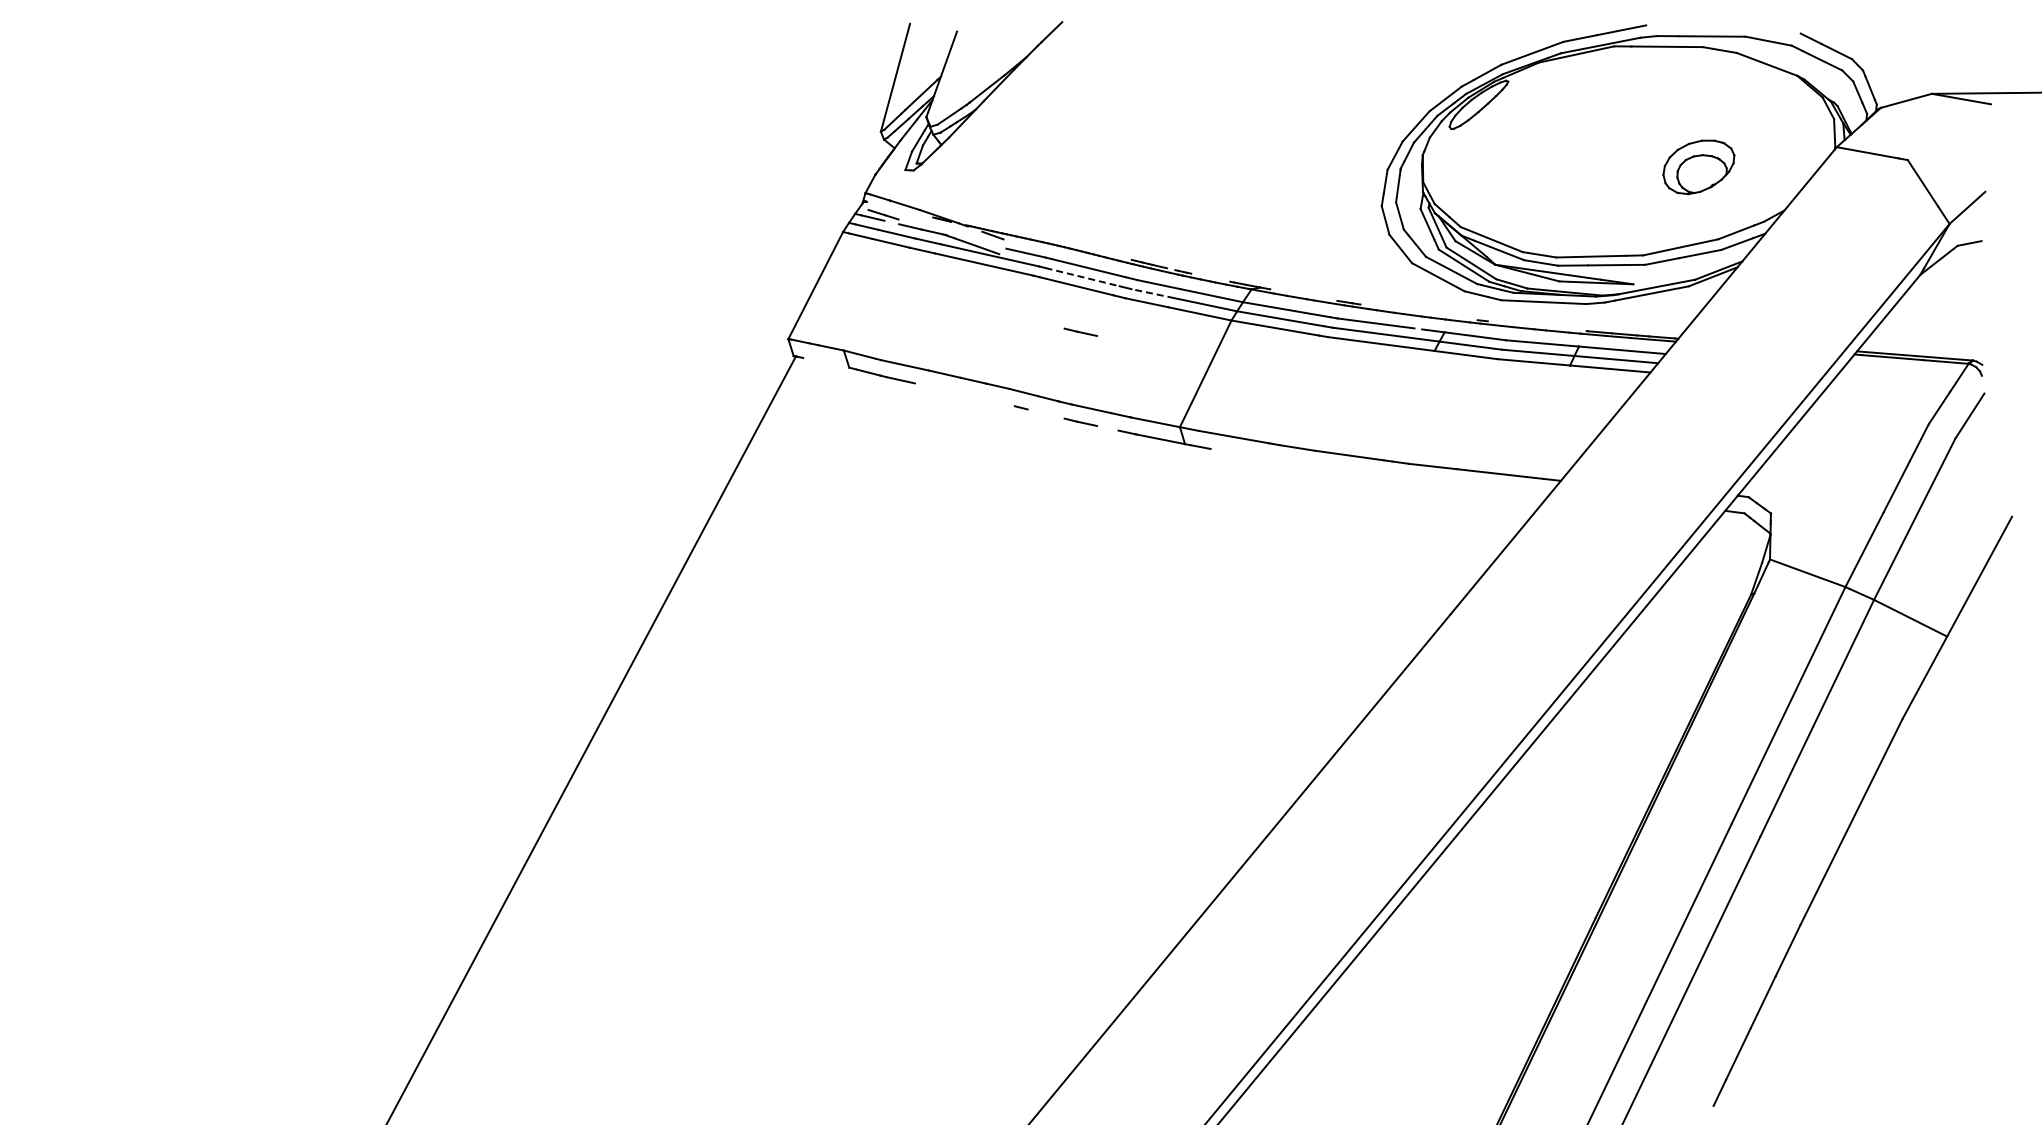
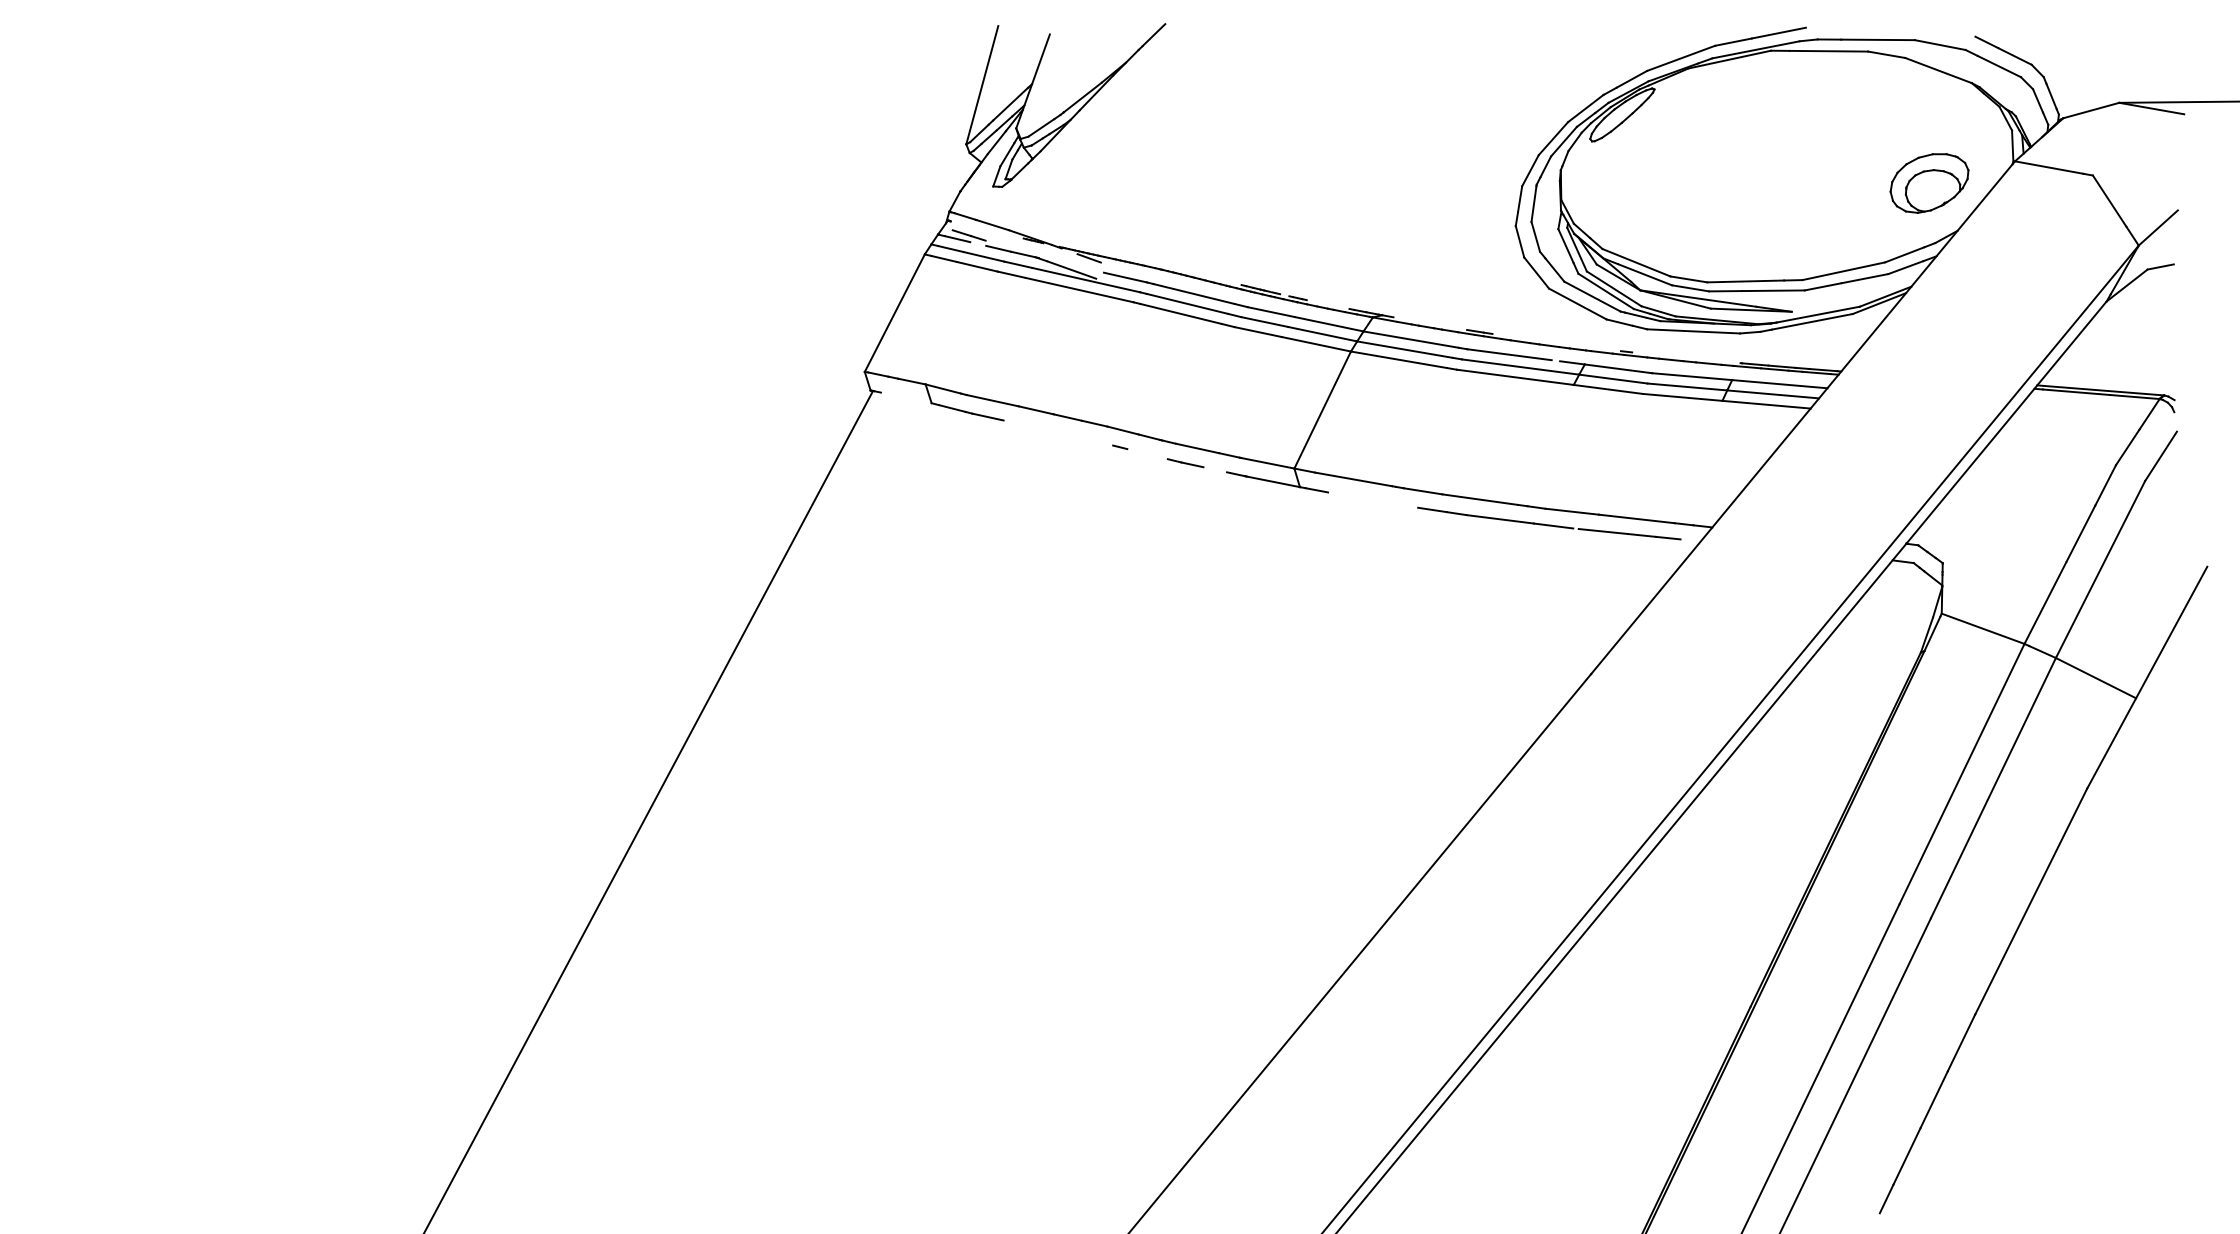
part: (1698, 167) -> (1929, 183), moved
line: (1083, 277) -> (1188, 304), dashed -> solid
line: (1152, 293) -> (1264, 321), dashed -> solid
line: (1080, 331) -> (1185, 363), removed
part: (1411, 477) -> (1548, 523), added

